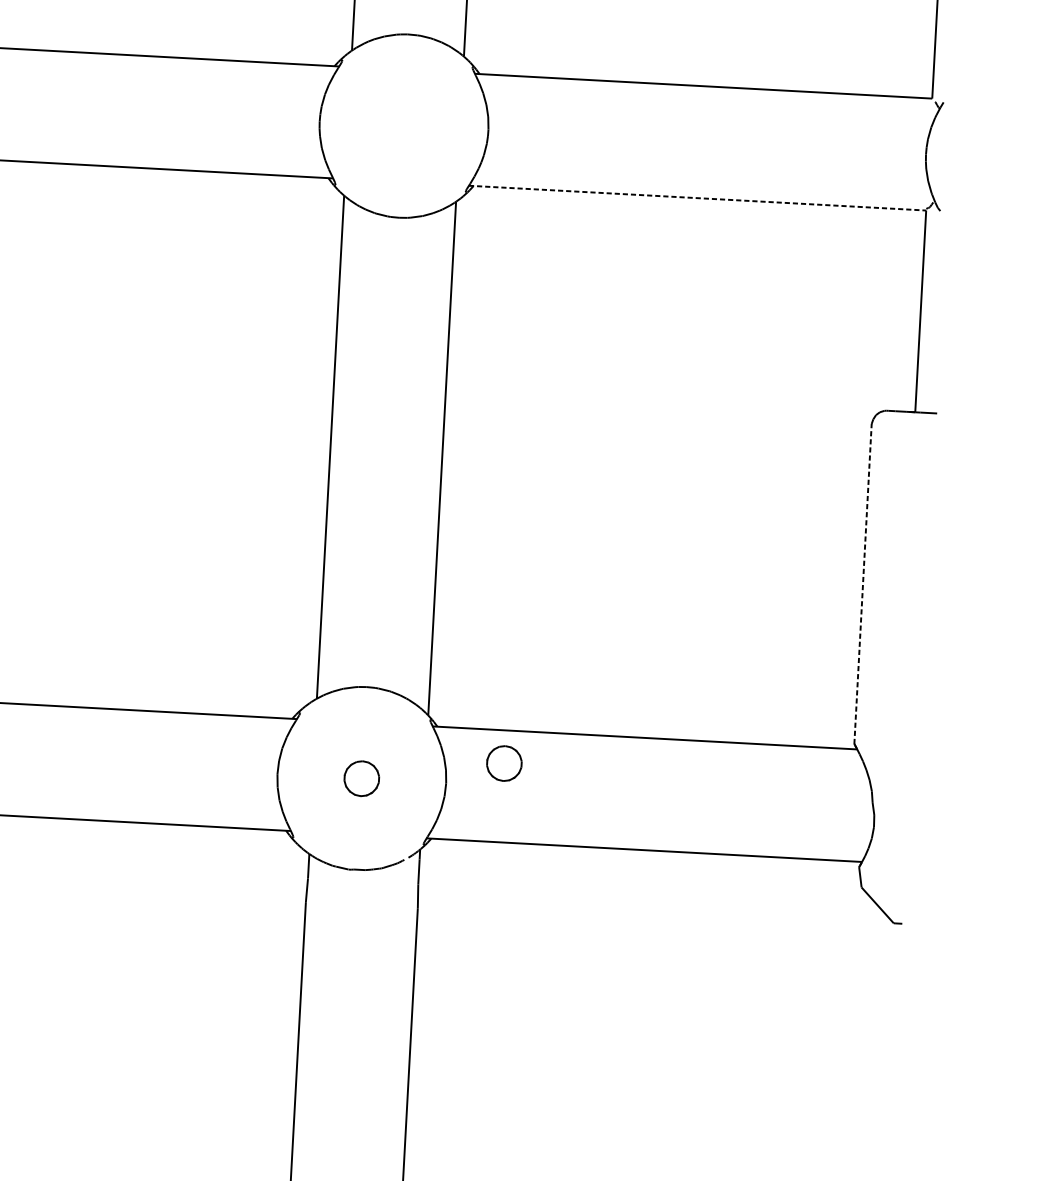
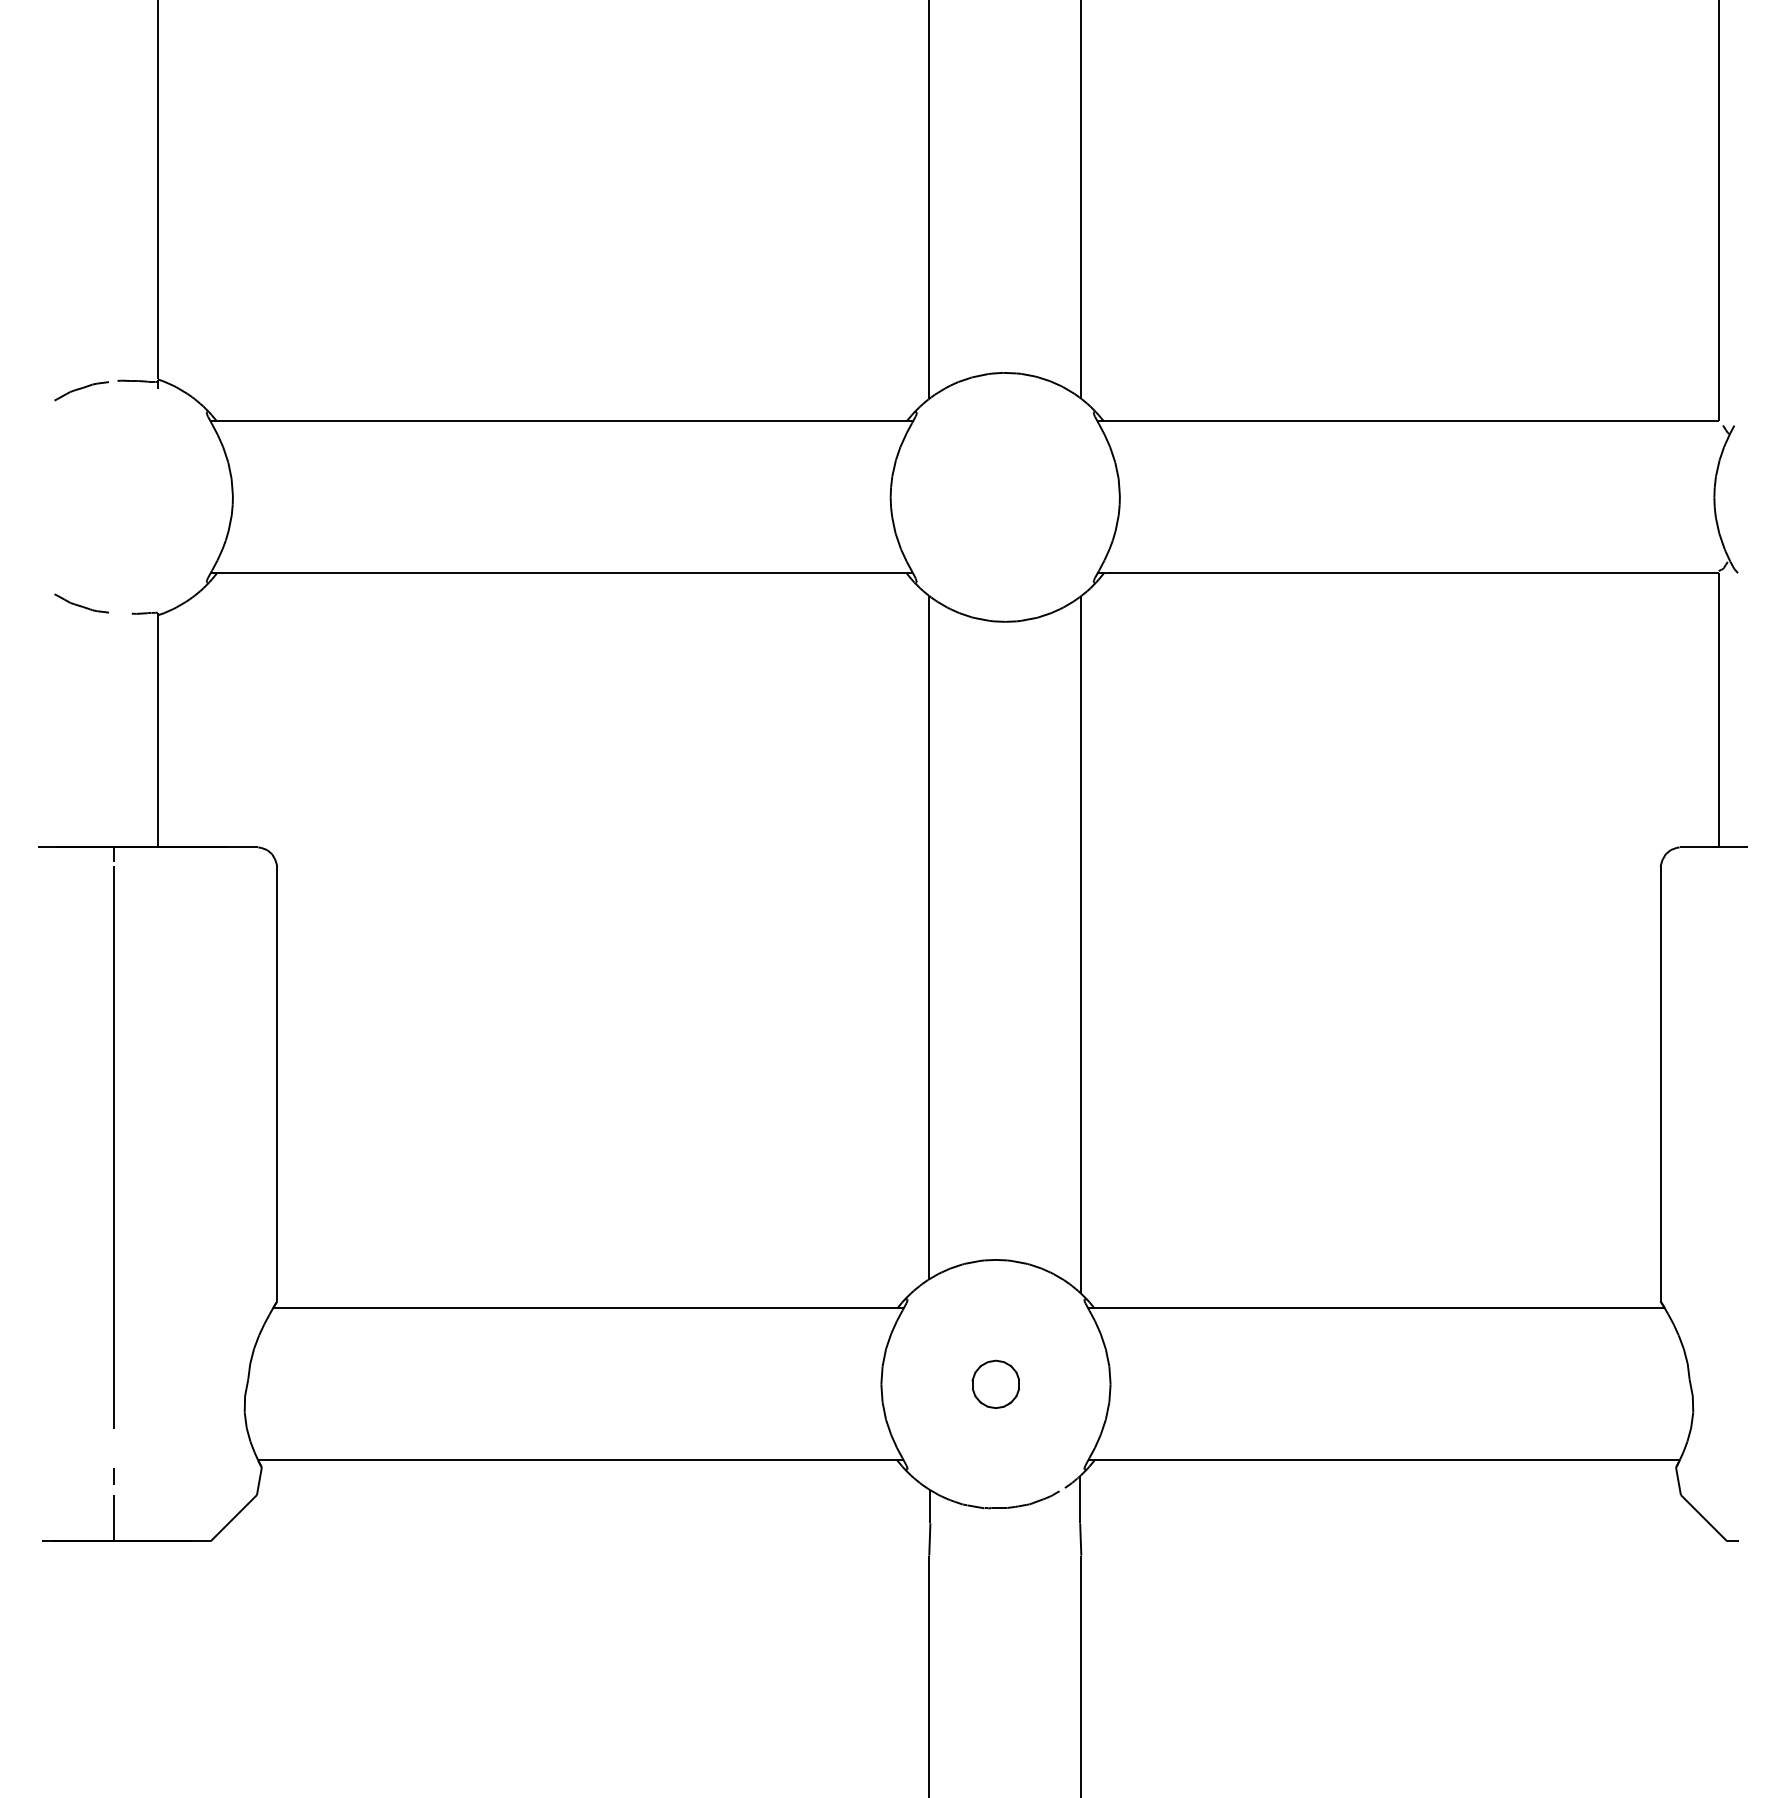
line: (697, 198) -> (1408, 573), dashed -> solid
line: (863, 583) -> (1660, 1083), dashed -> solid
part: (504, 762) -> (1187, 1352), removed

